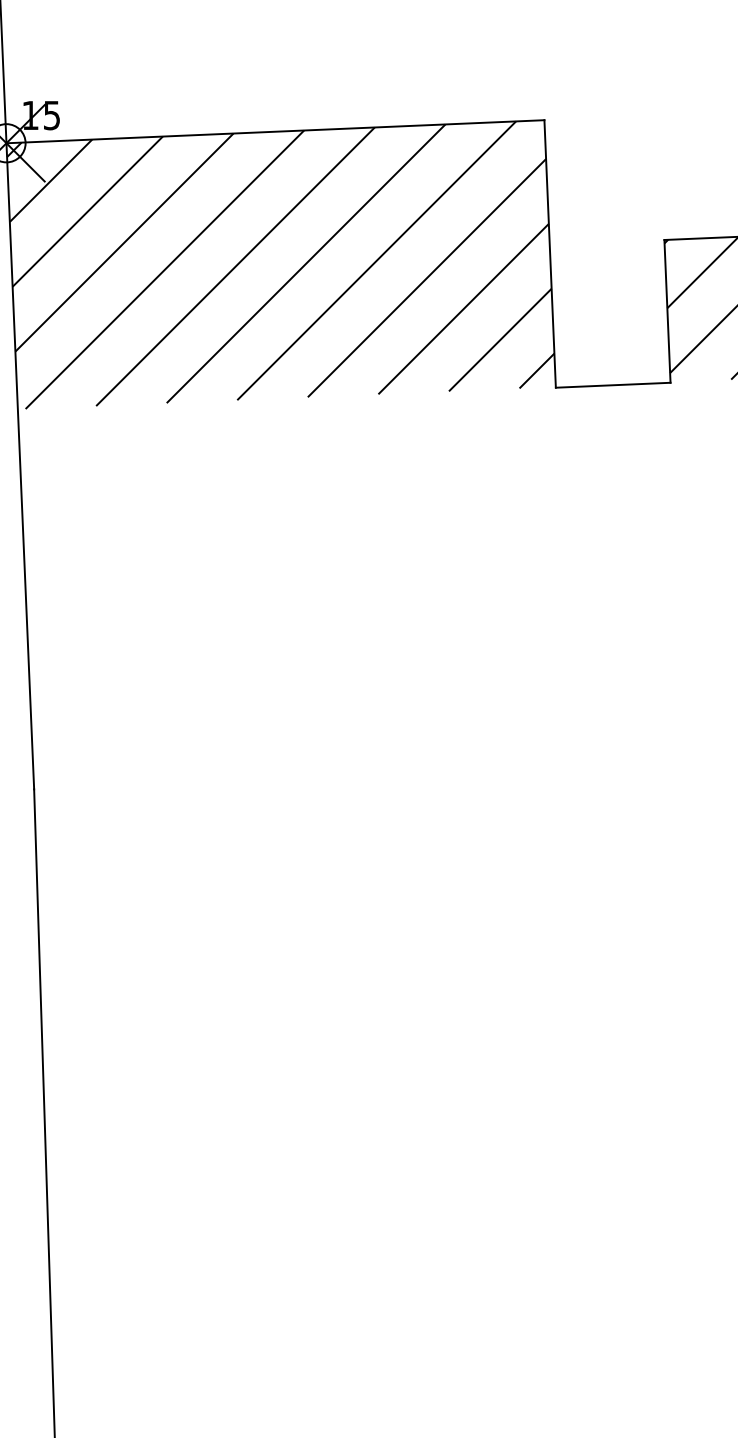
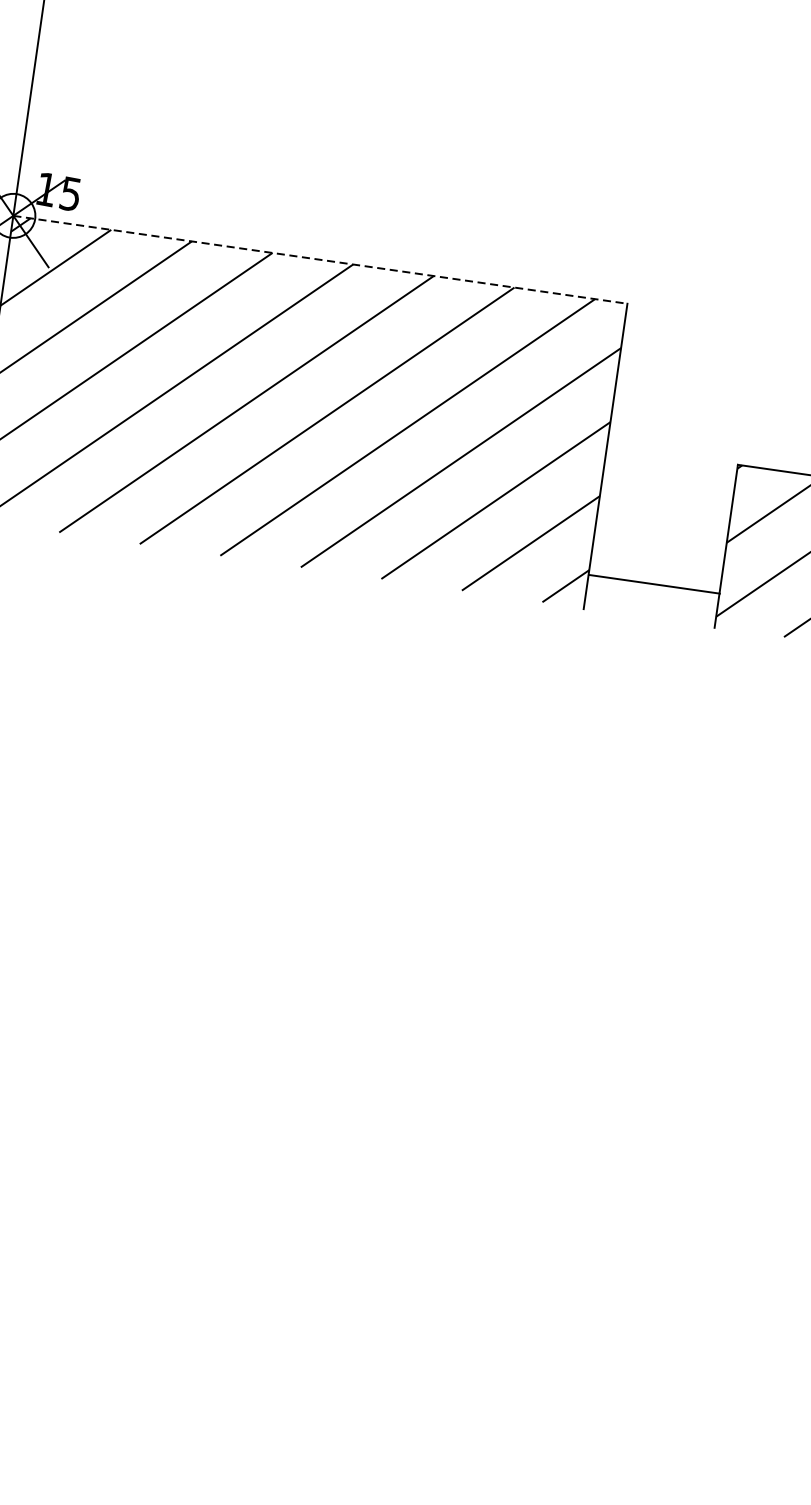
line: (275, 131) -> (320, 259), solid -> dashed
line: (612, 384) -> (653, 583), moved

